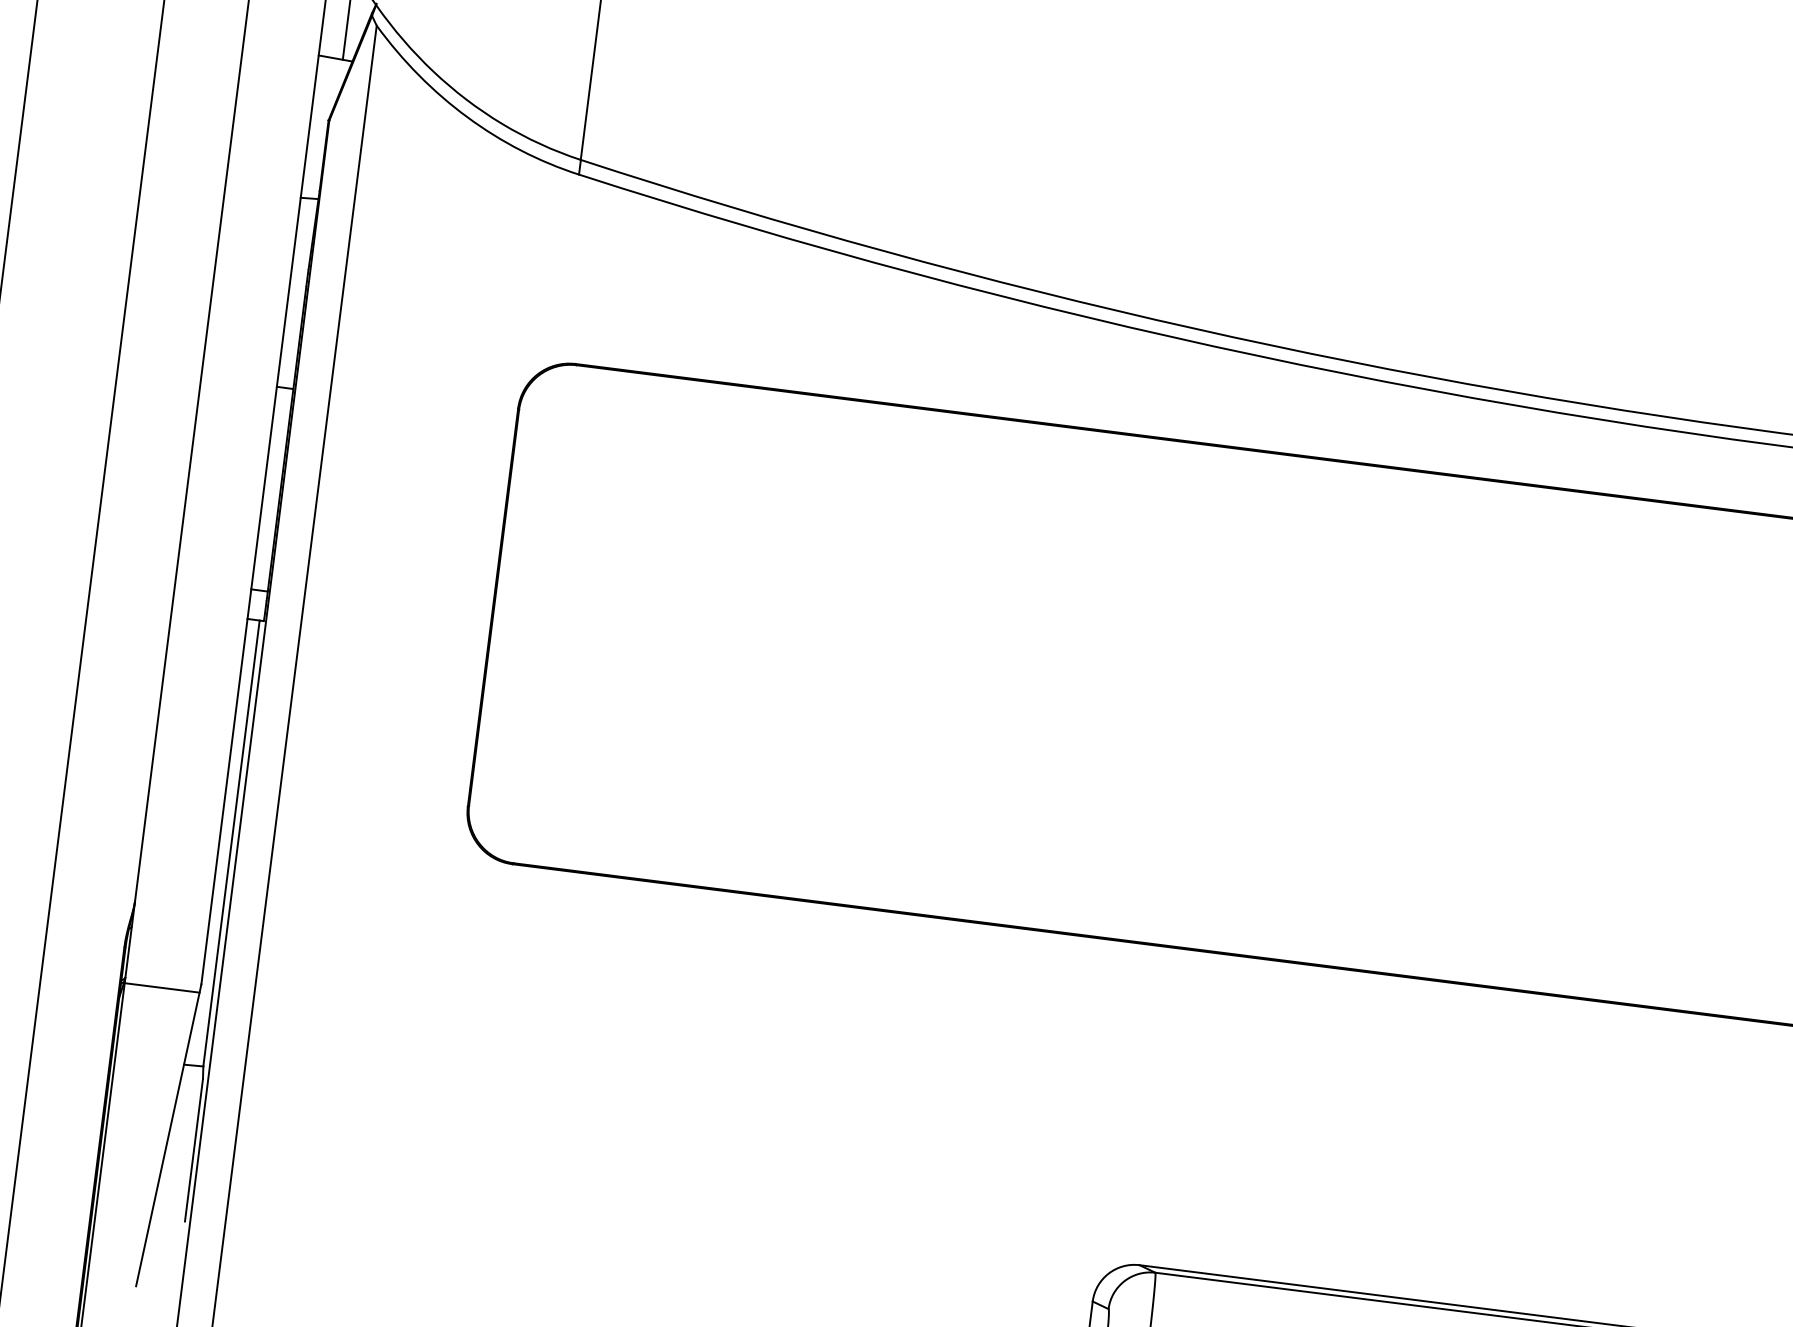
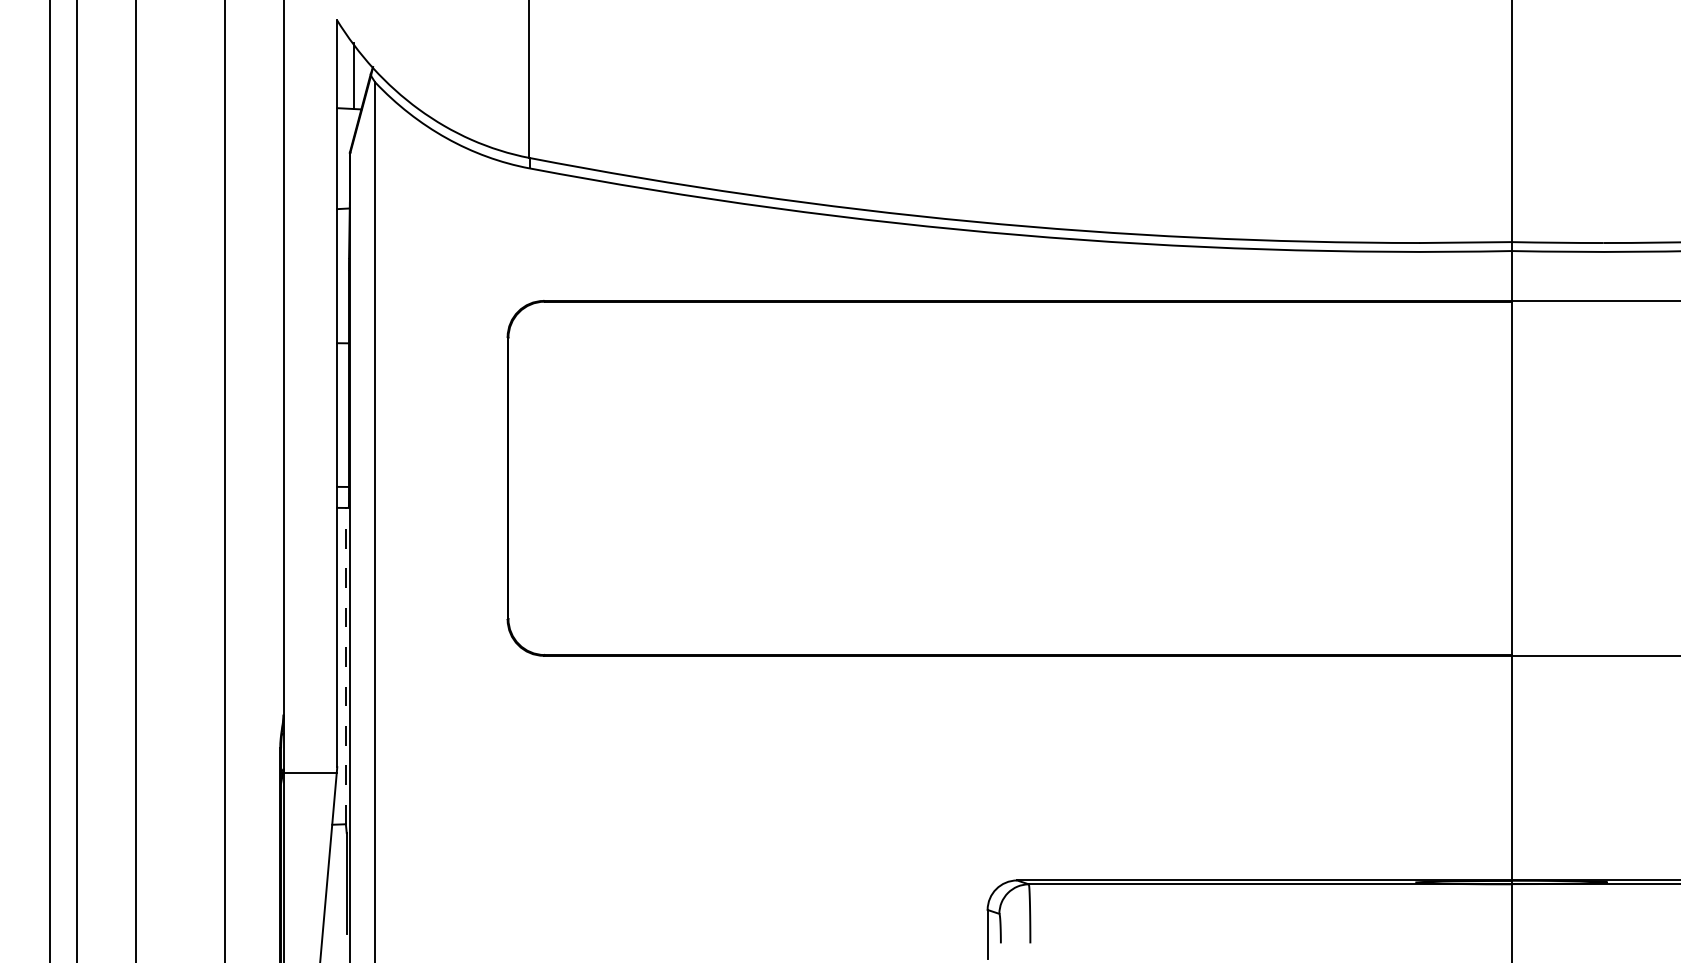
line: (231, 842) -> (345, 665), solid -> dashed

